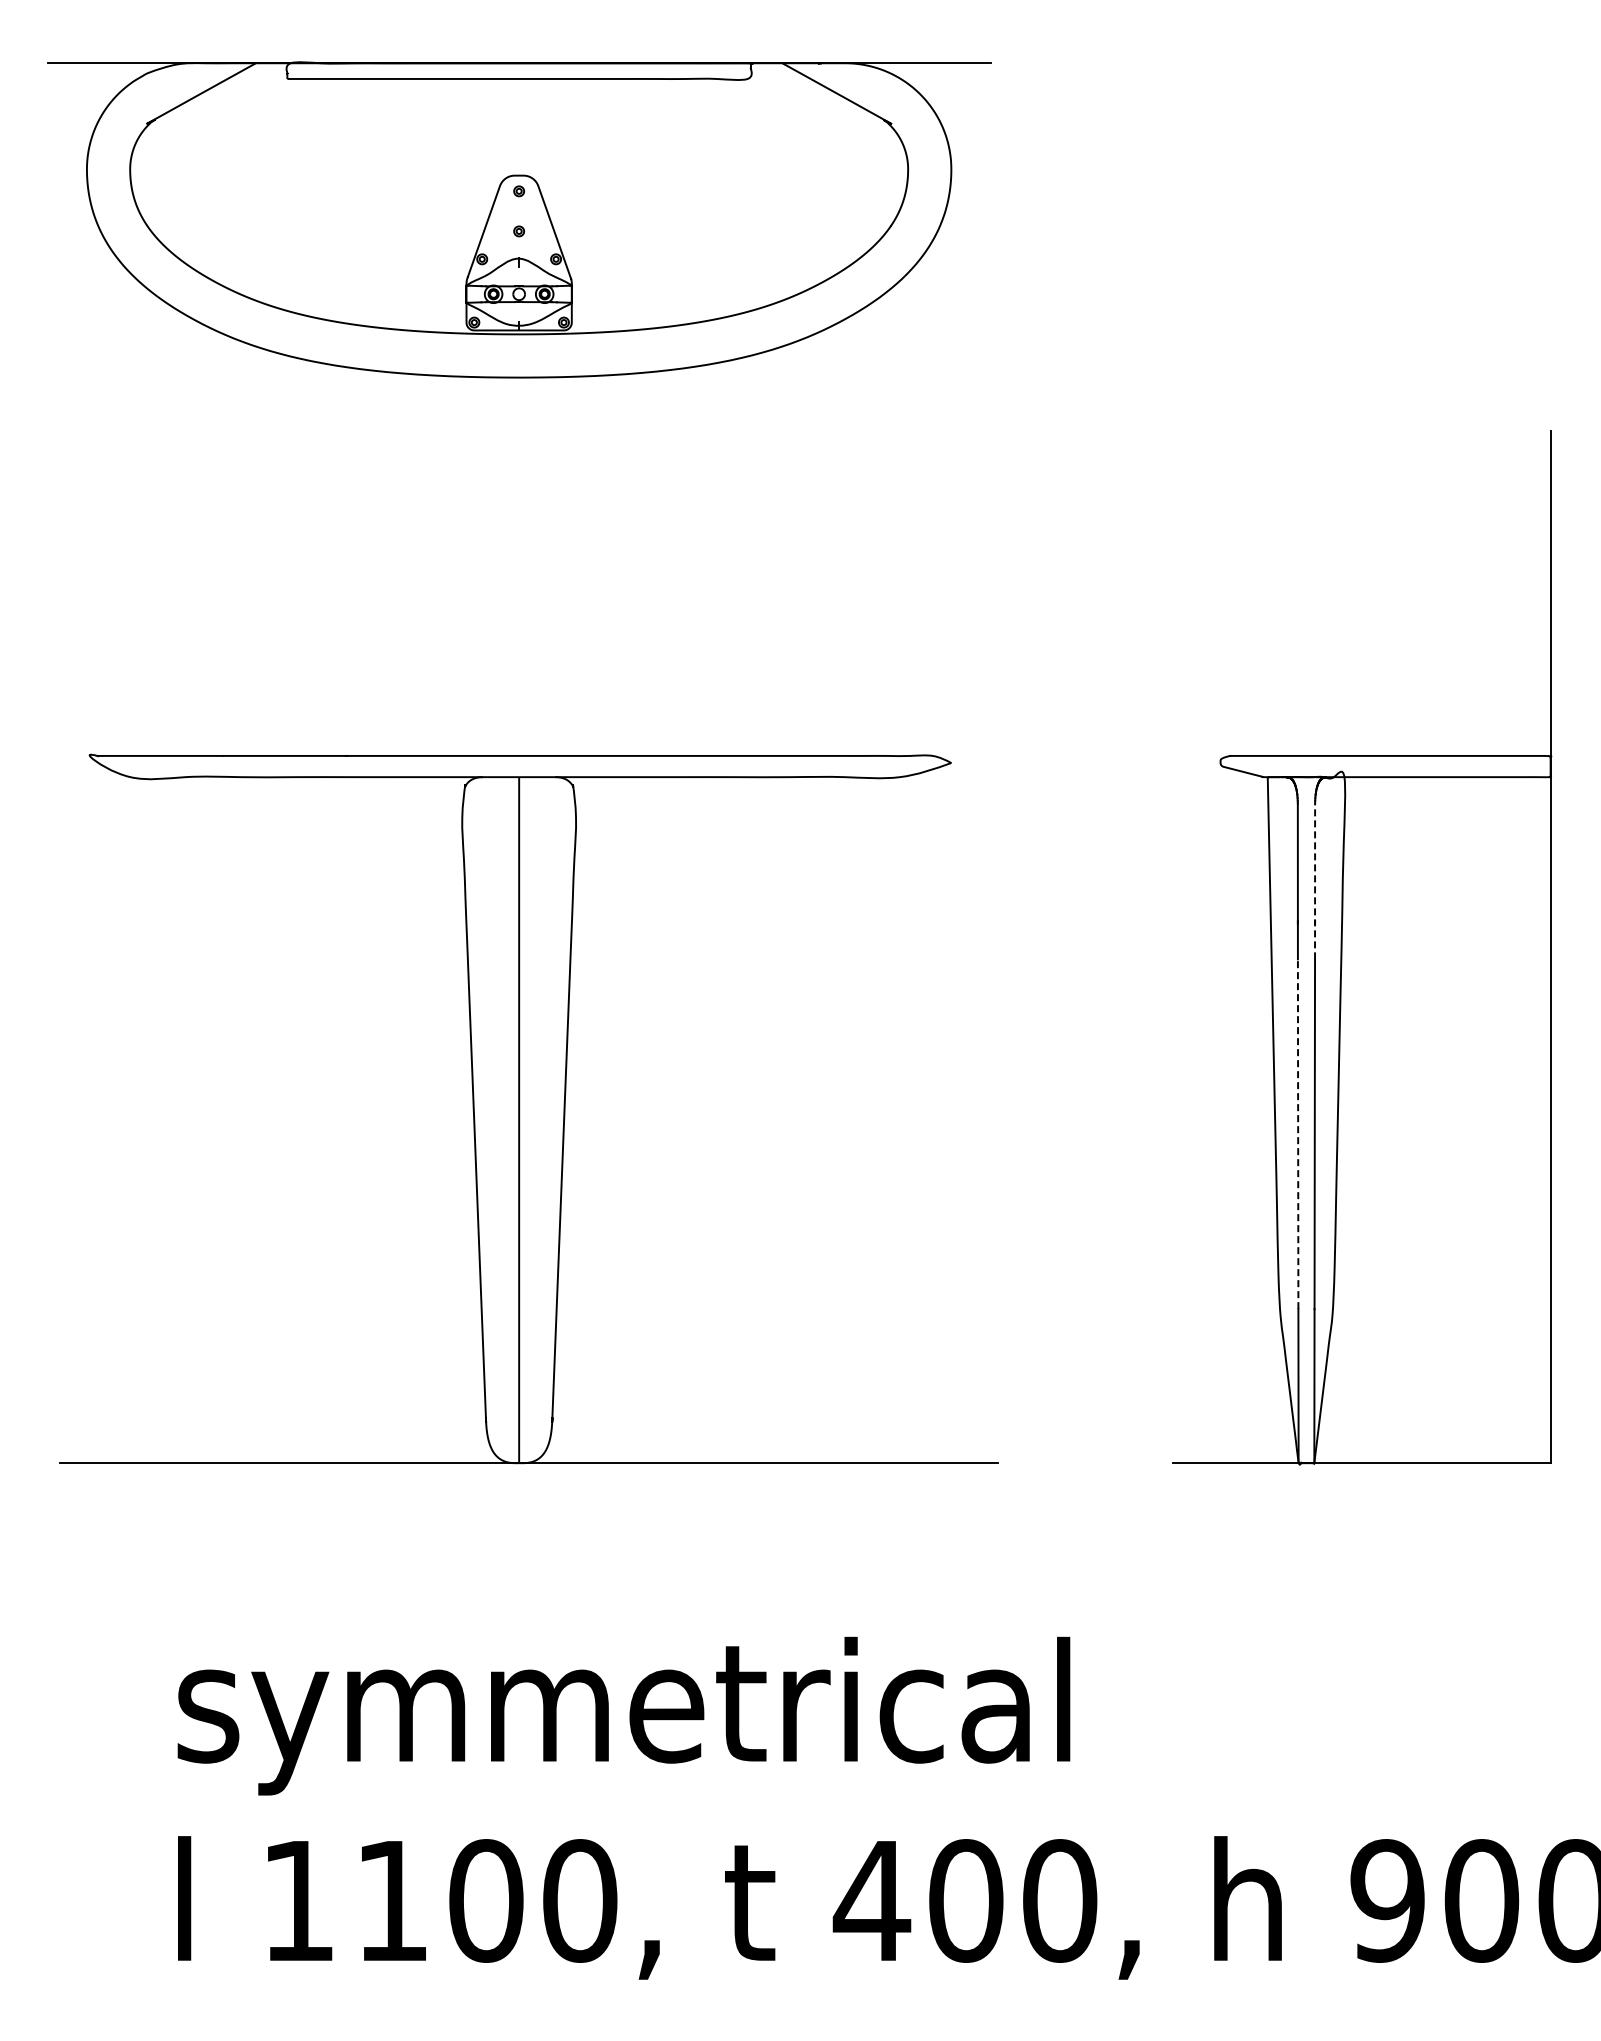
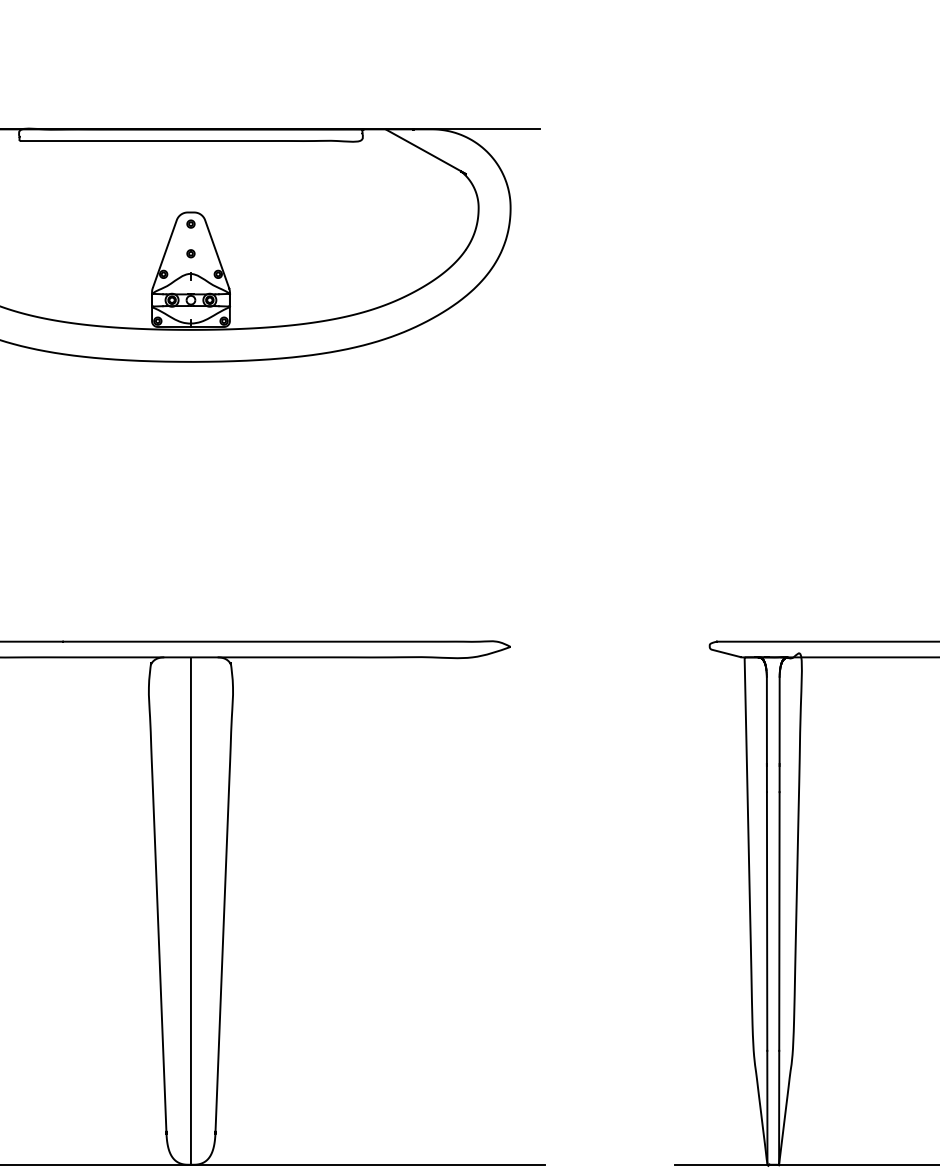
line: (1315, 881) -> (779, 734), dashed -> solid
line: (1298, 1134) -> (767, 921), dashed -> solid

